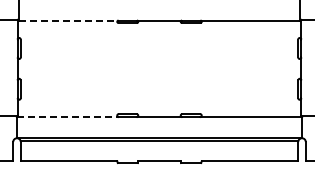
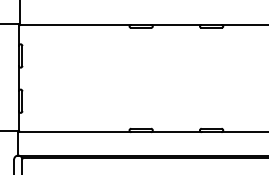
line: (68, 20) -> (75, 24), dashed -> solid
line: (67, 117) -> (74, 132), dashed -> solid

